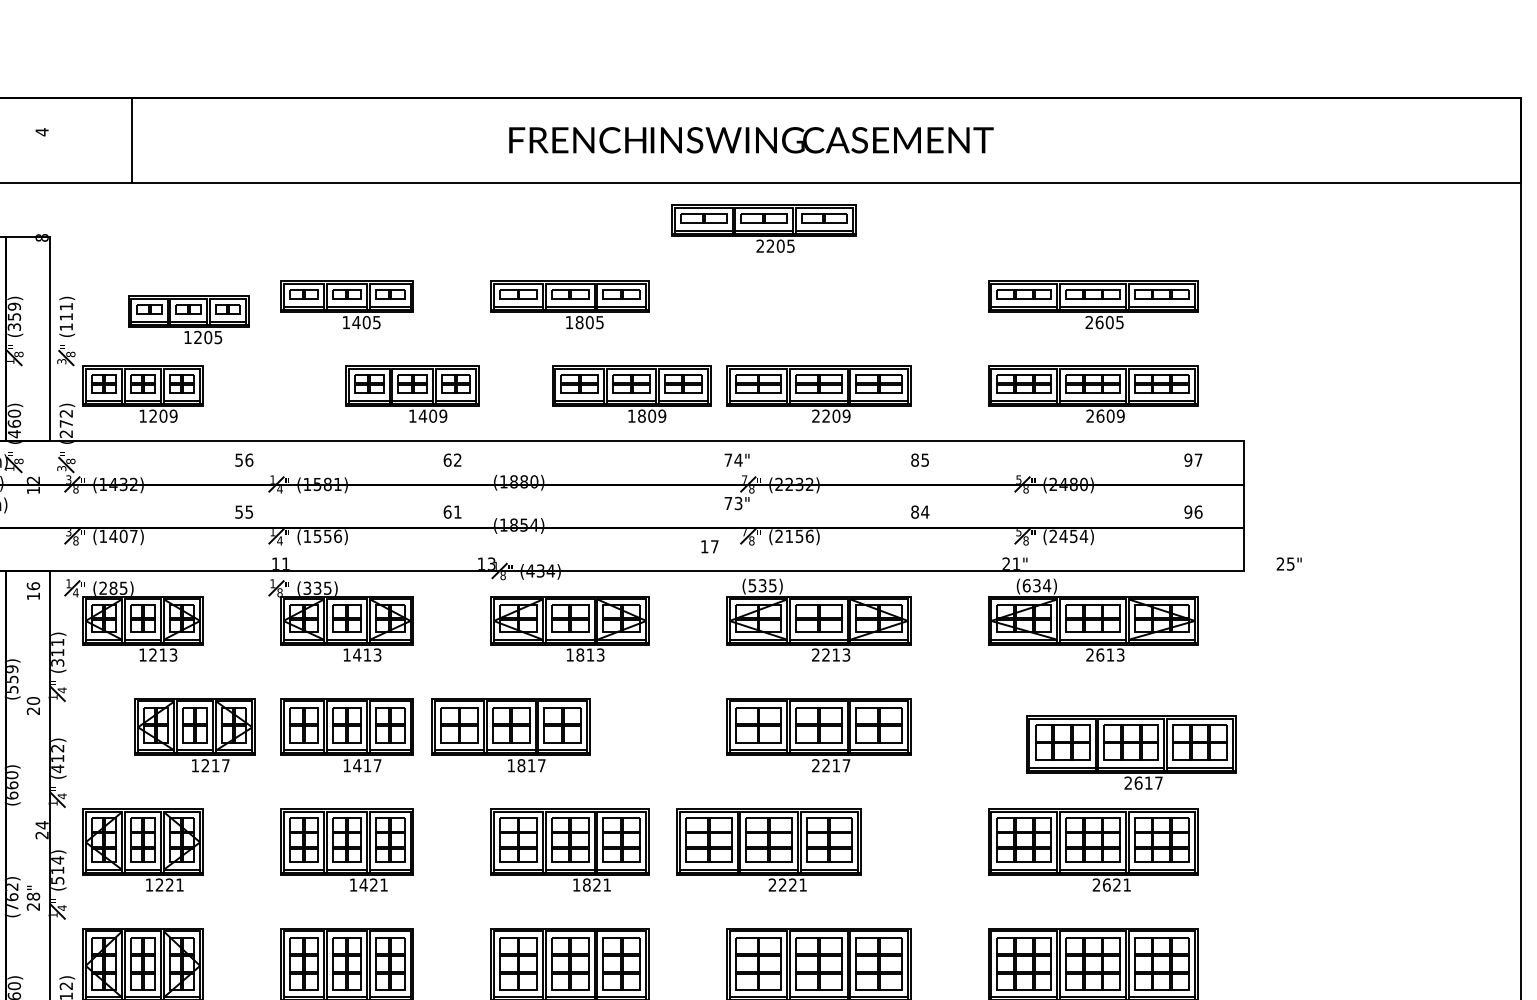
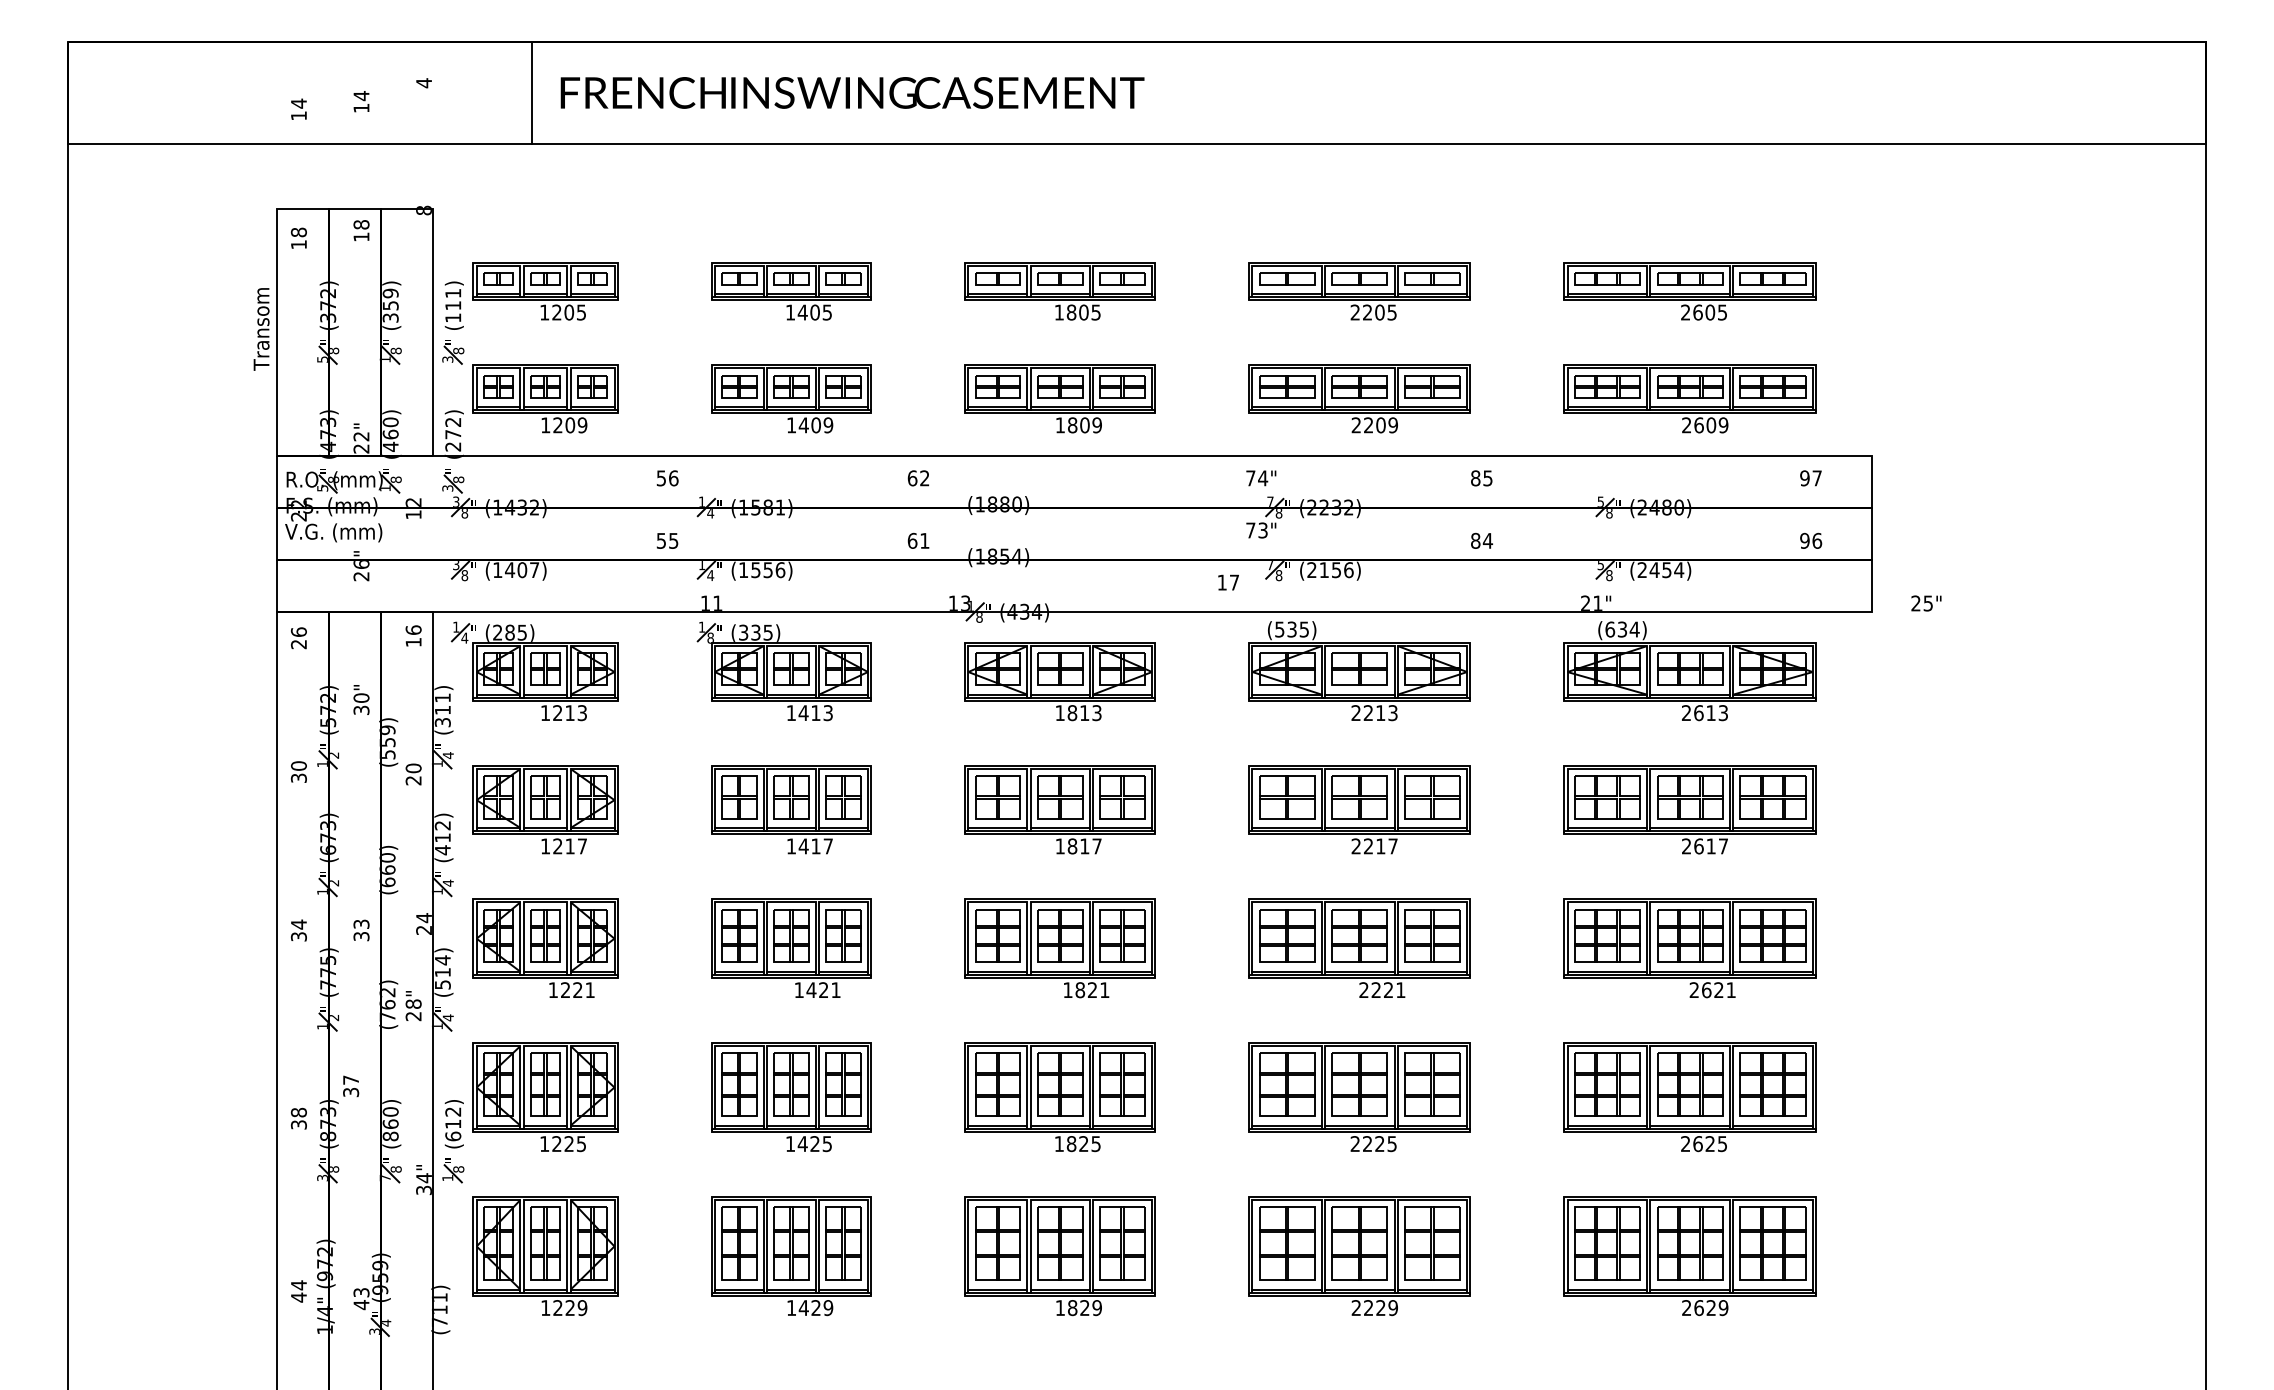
text: (751, 139) -> (852, 92), moved
part: (763, 228) -> (1359, 291), moved
part: (188, 320) -> (545, 291), moved
part: (412, 393) -> (791, 398), moved
part: (631, 393) -> (1059, 398), moved
part: (195, 735) -> (545, 809), moved
part: (510, 735) -> (1059, 809), moved
part: (1130, 752) -> (1689, 809), moved
part: (768, 849) -> (1359, 947), moved

